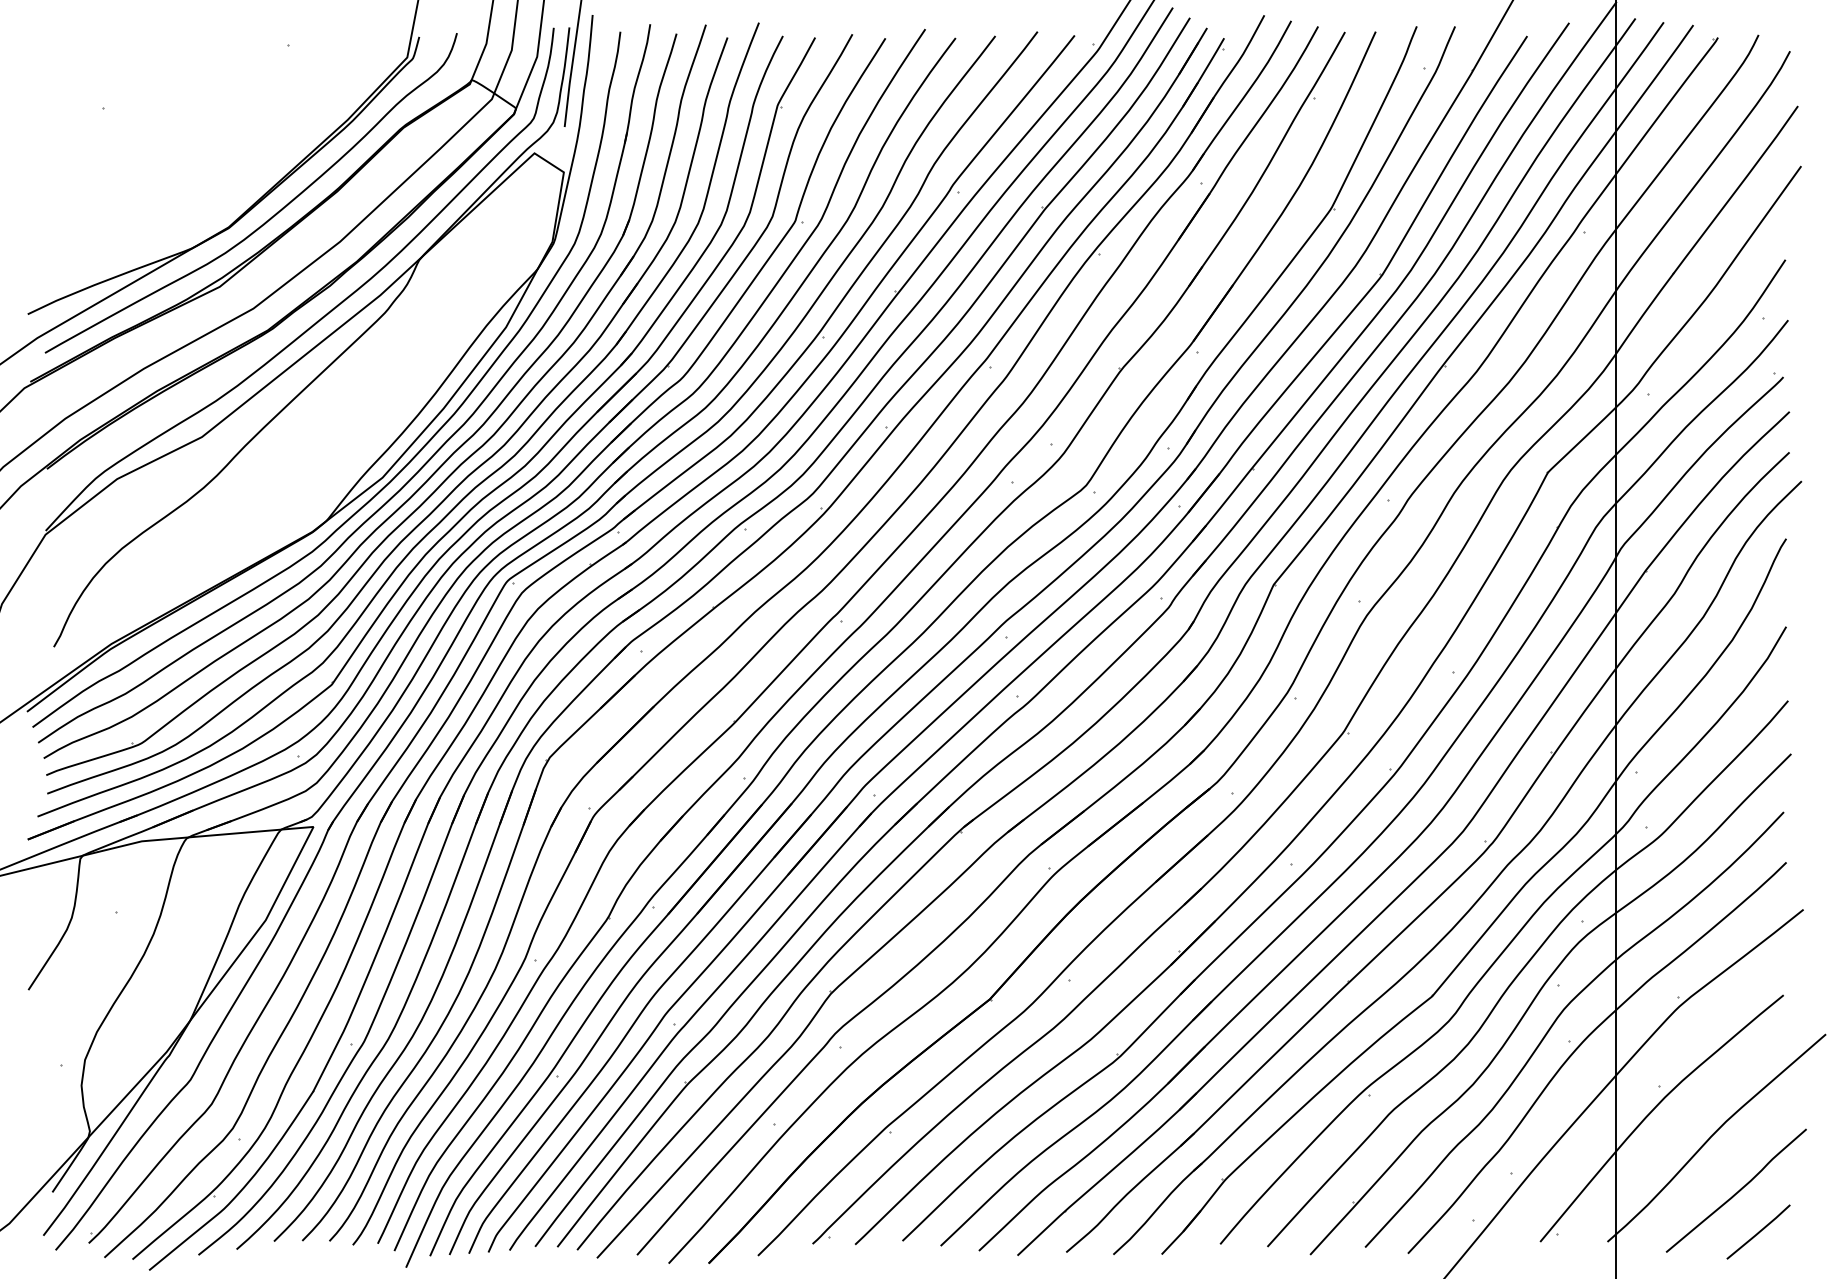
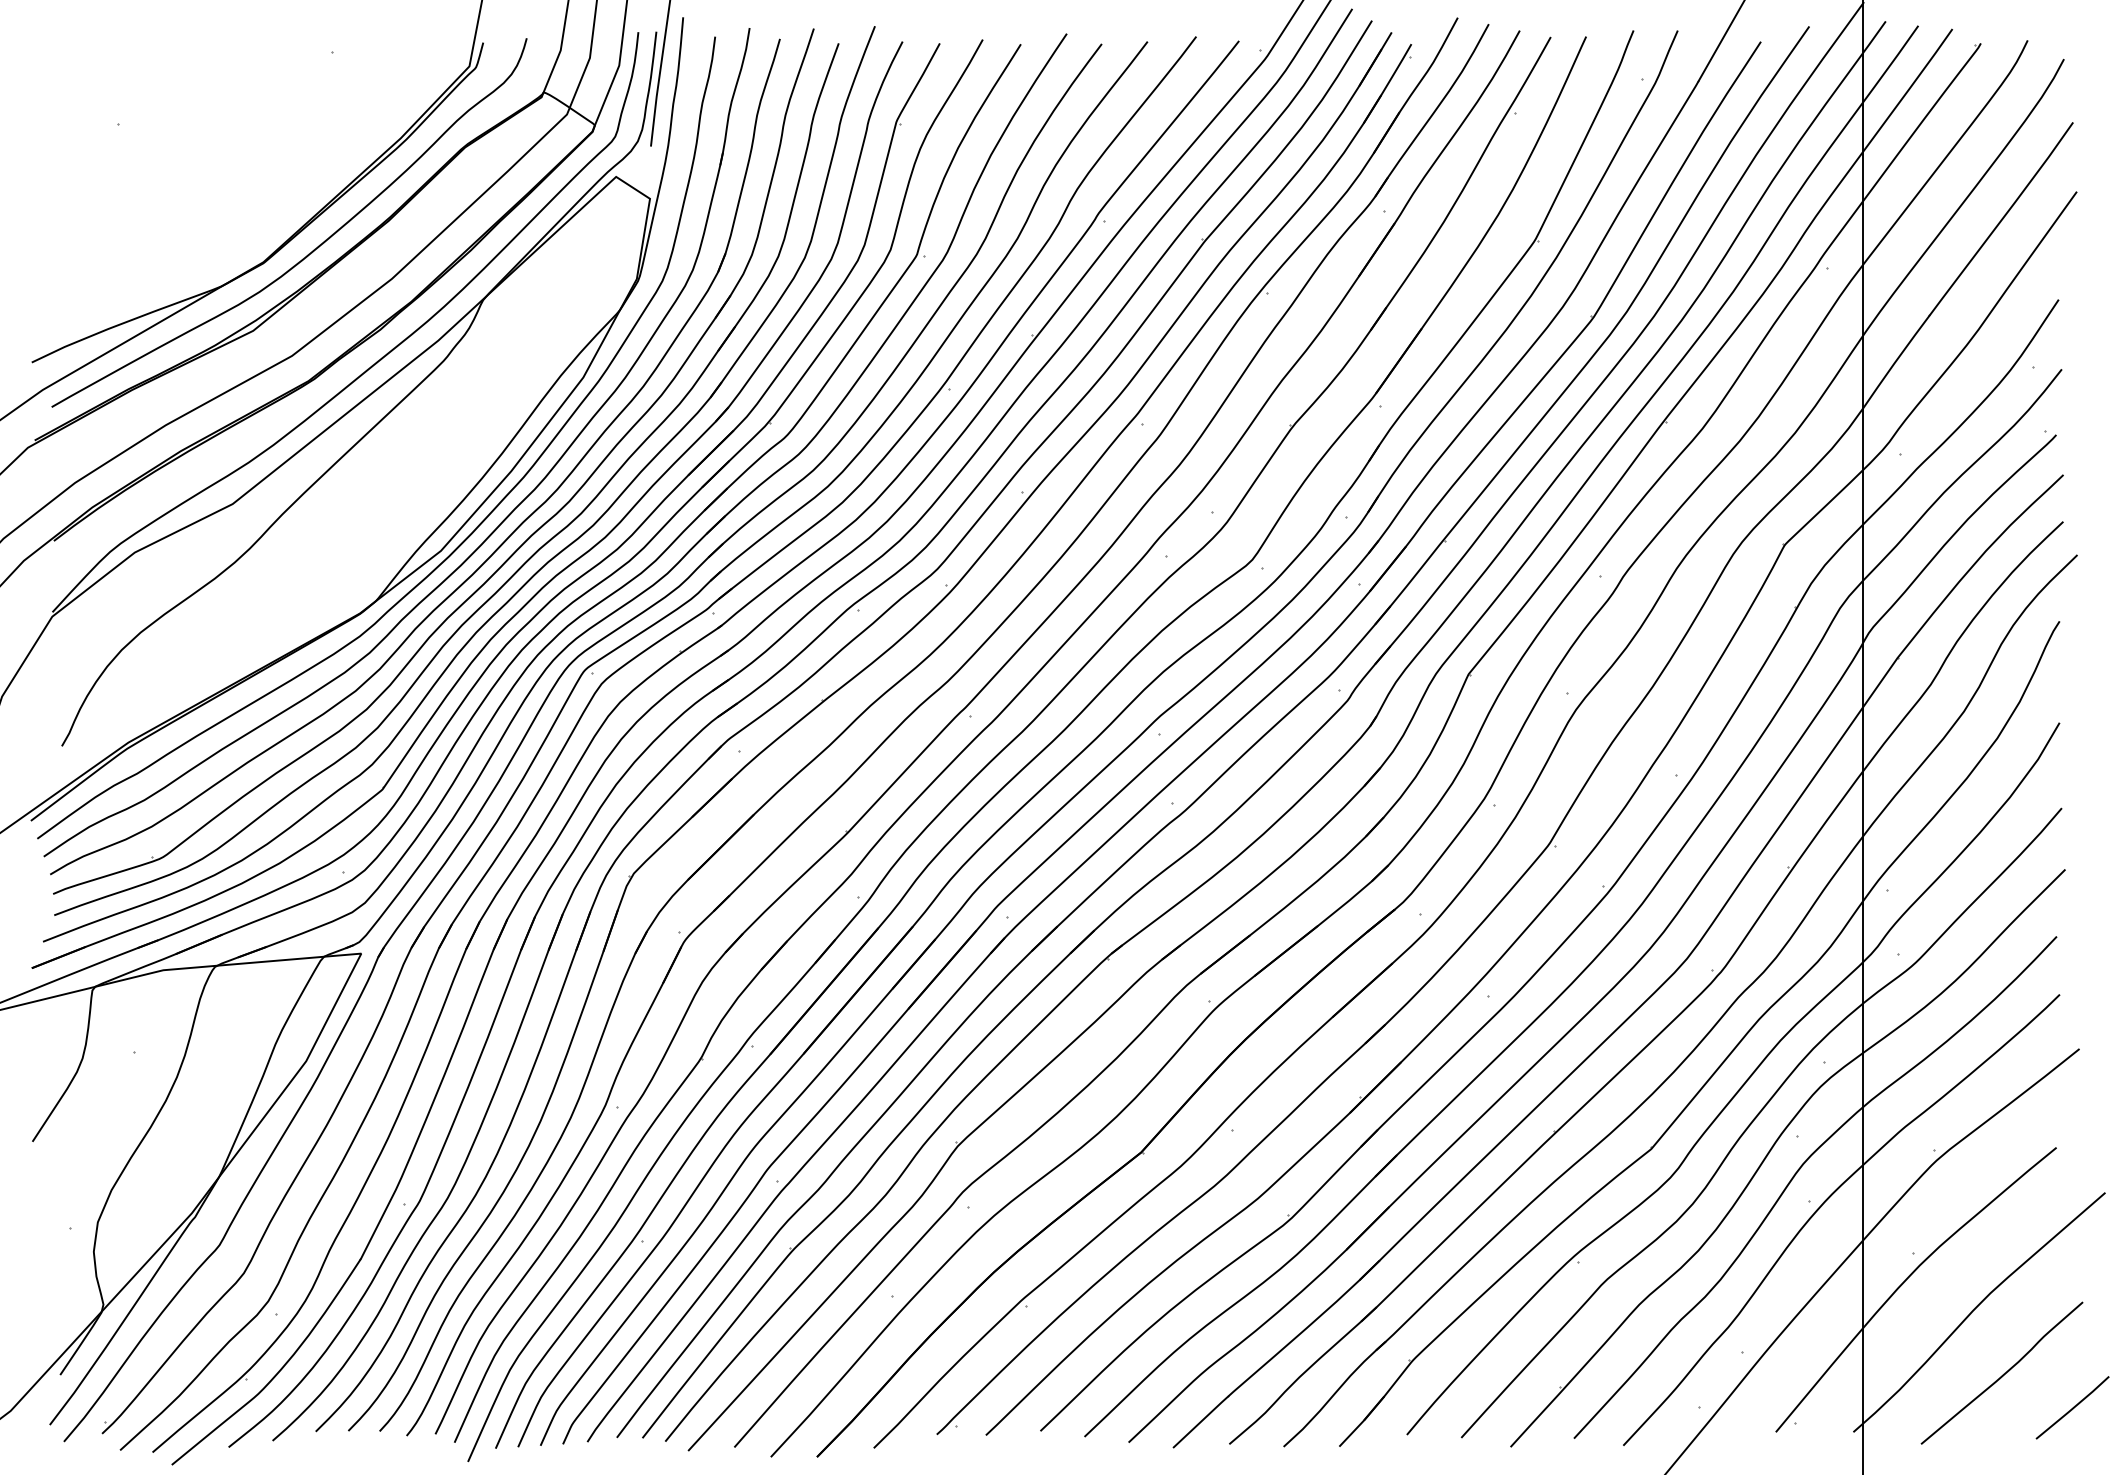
line: (1758, 1231) -> (2072, 1407), moved

